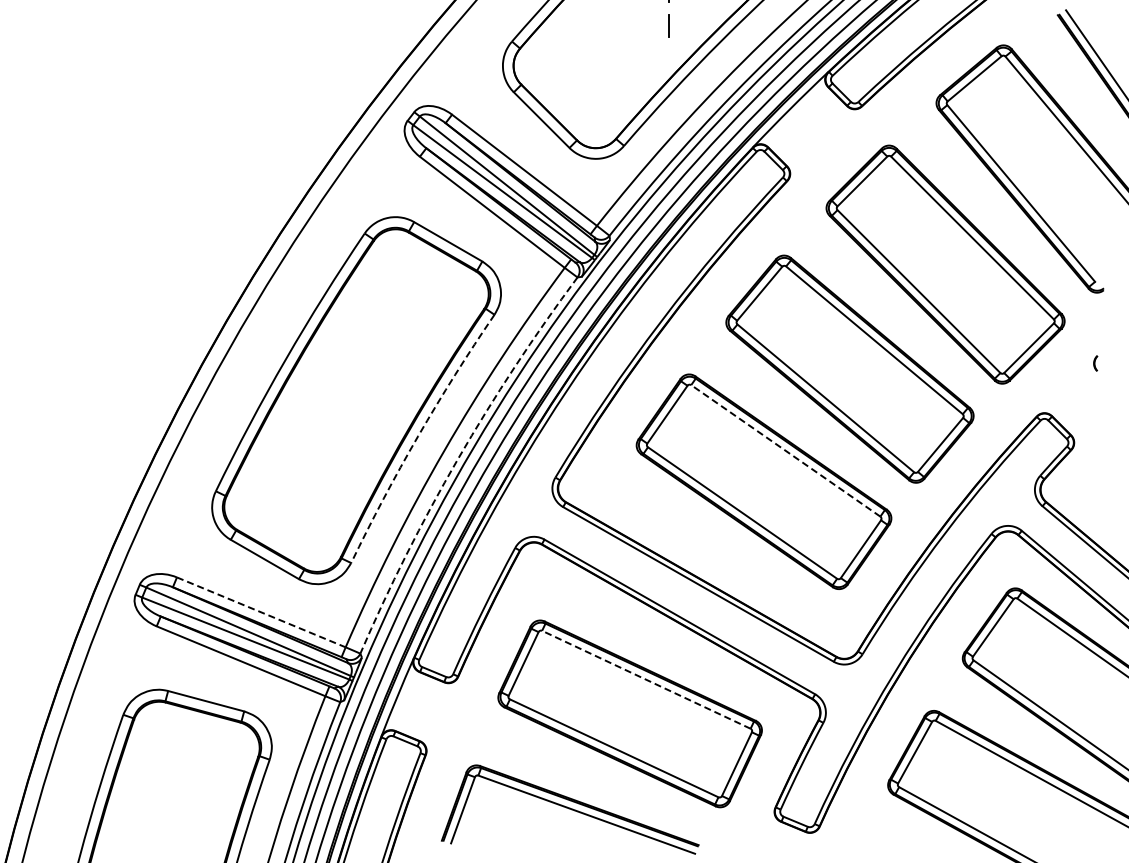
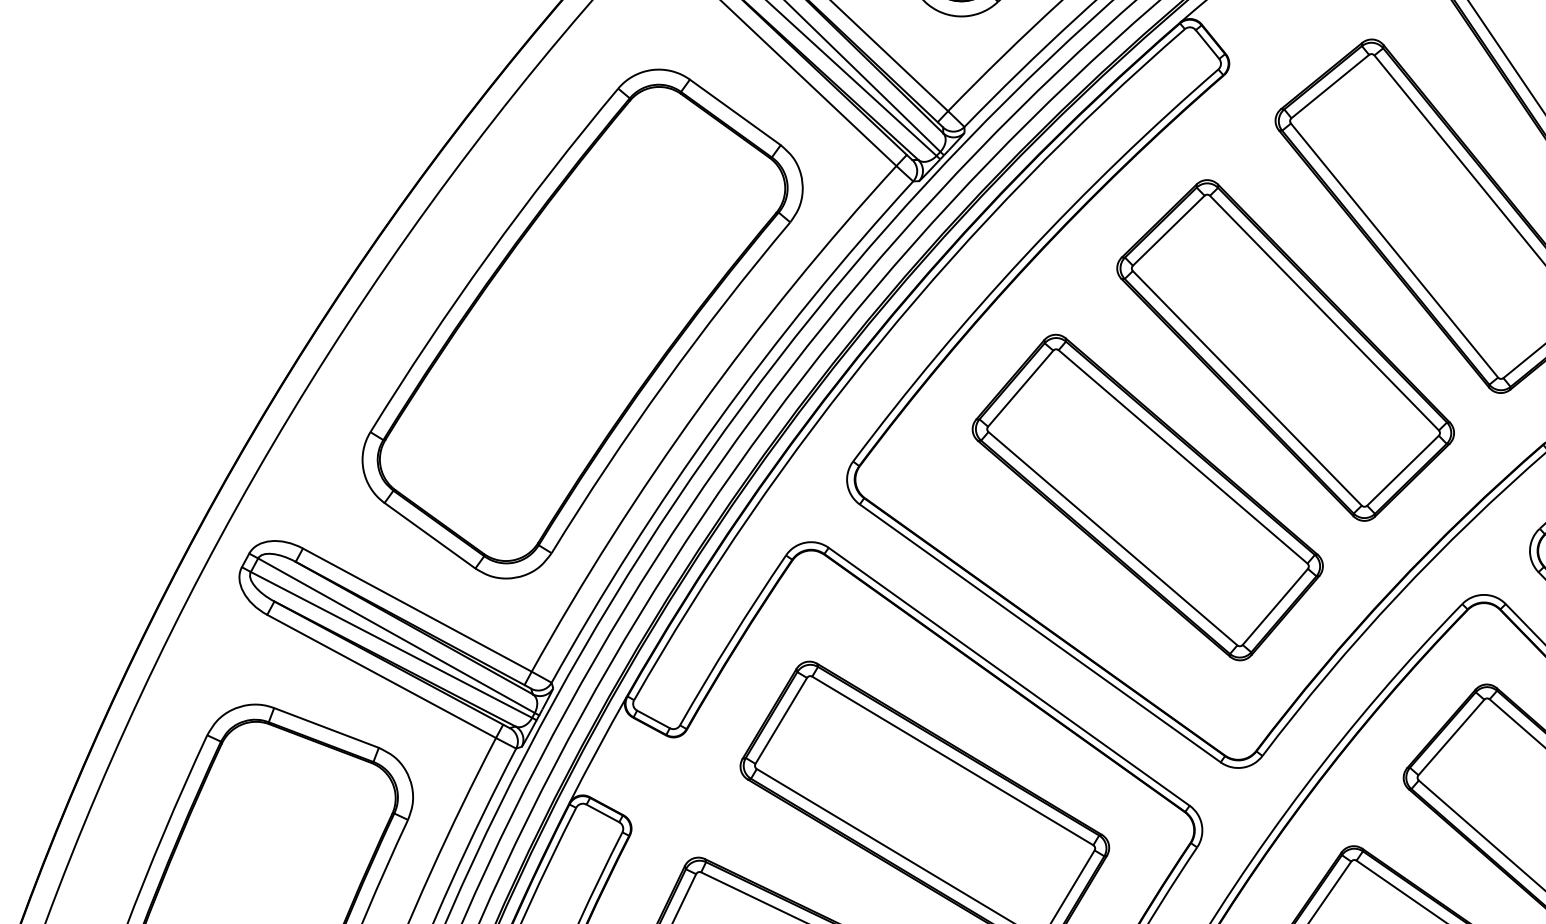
arc: (418, 436) -> (665, 383), dashed -> solid
line: (785, 450) -> (1182, 456), dashed -> solid
arc: (457, 459) -> (717, 421), dashed -> solid
line: (261, 612) -> (417, 610), dashed -> solid
line: (645, 679) -> (951, 760), dashed -> solid

